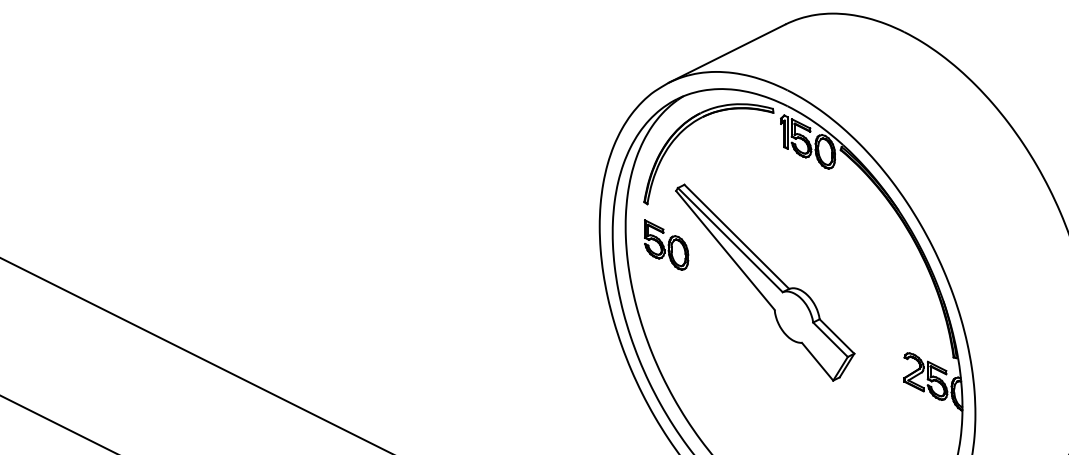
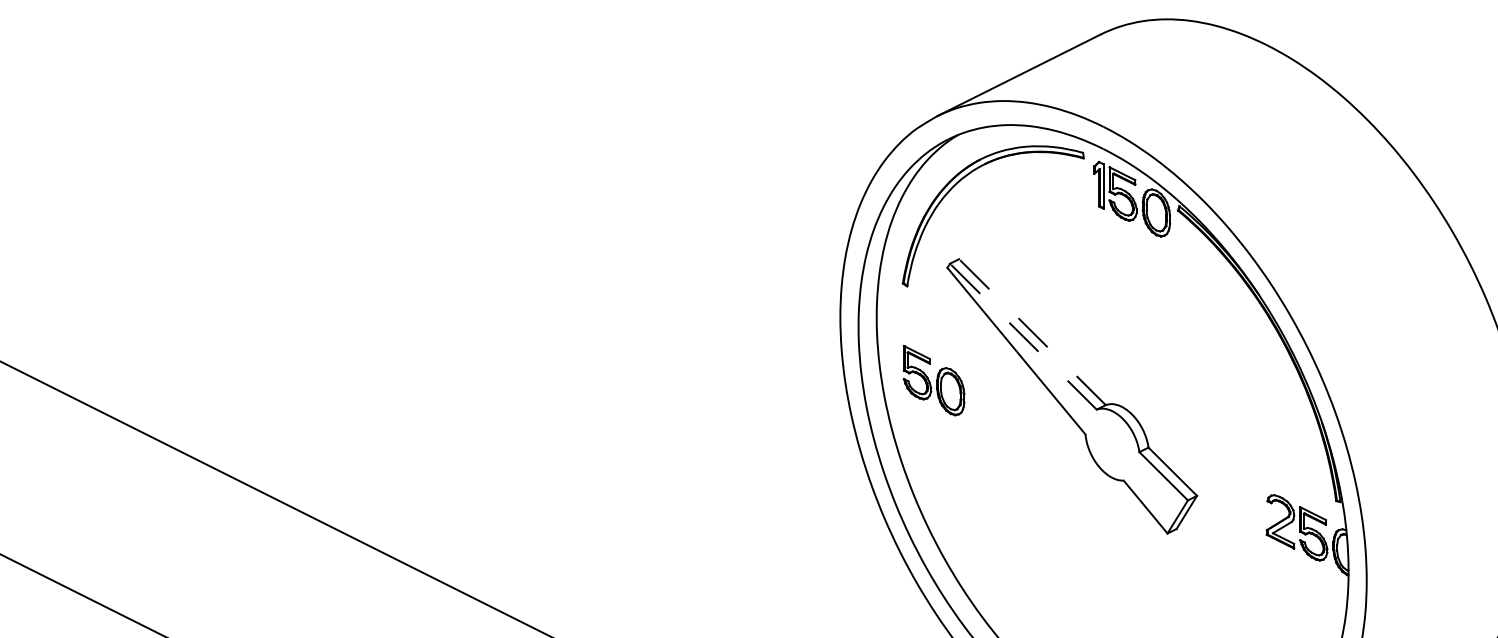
line: (736, 236) -> (1032, 331), solid -> dashed
line: (730, 239) -> (1023, 336), solid -> dashed
part: (666, 244) -> (933, 380), moved

